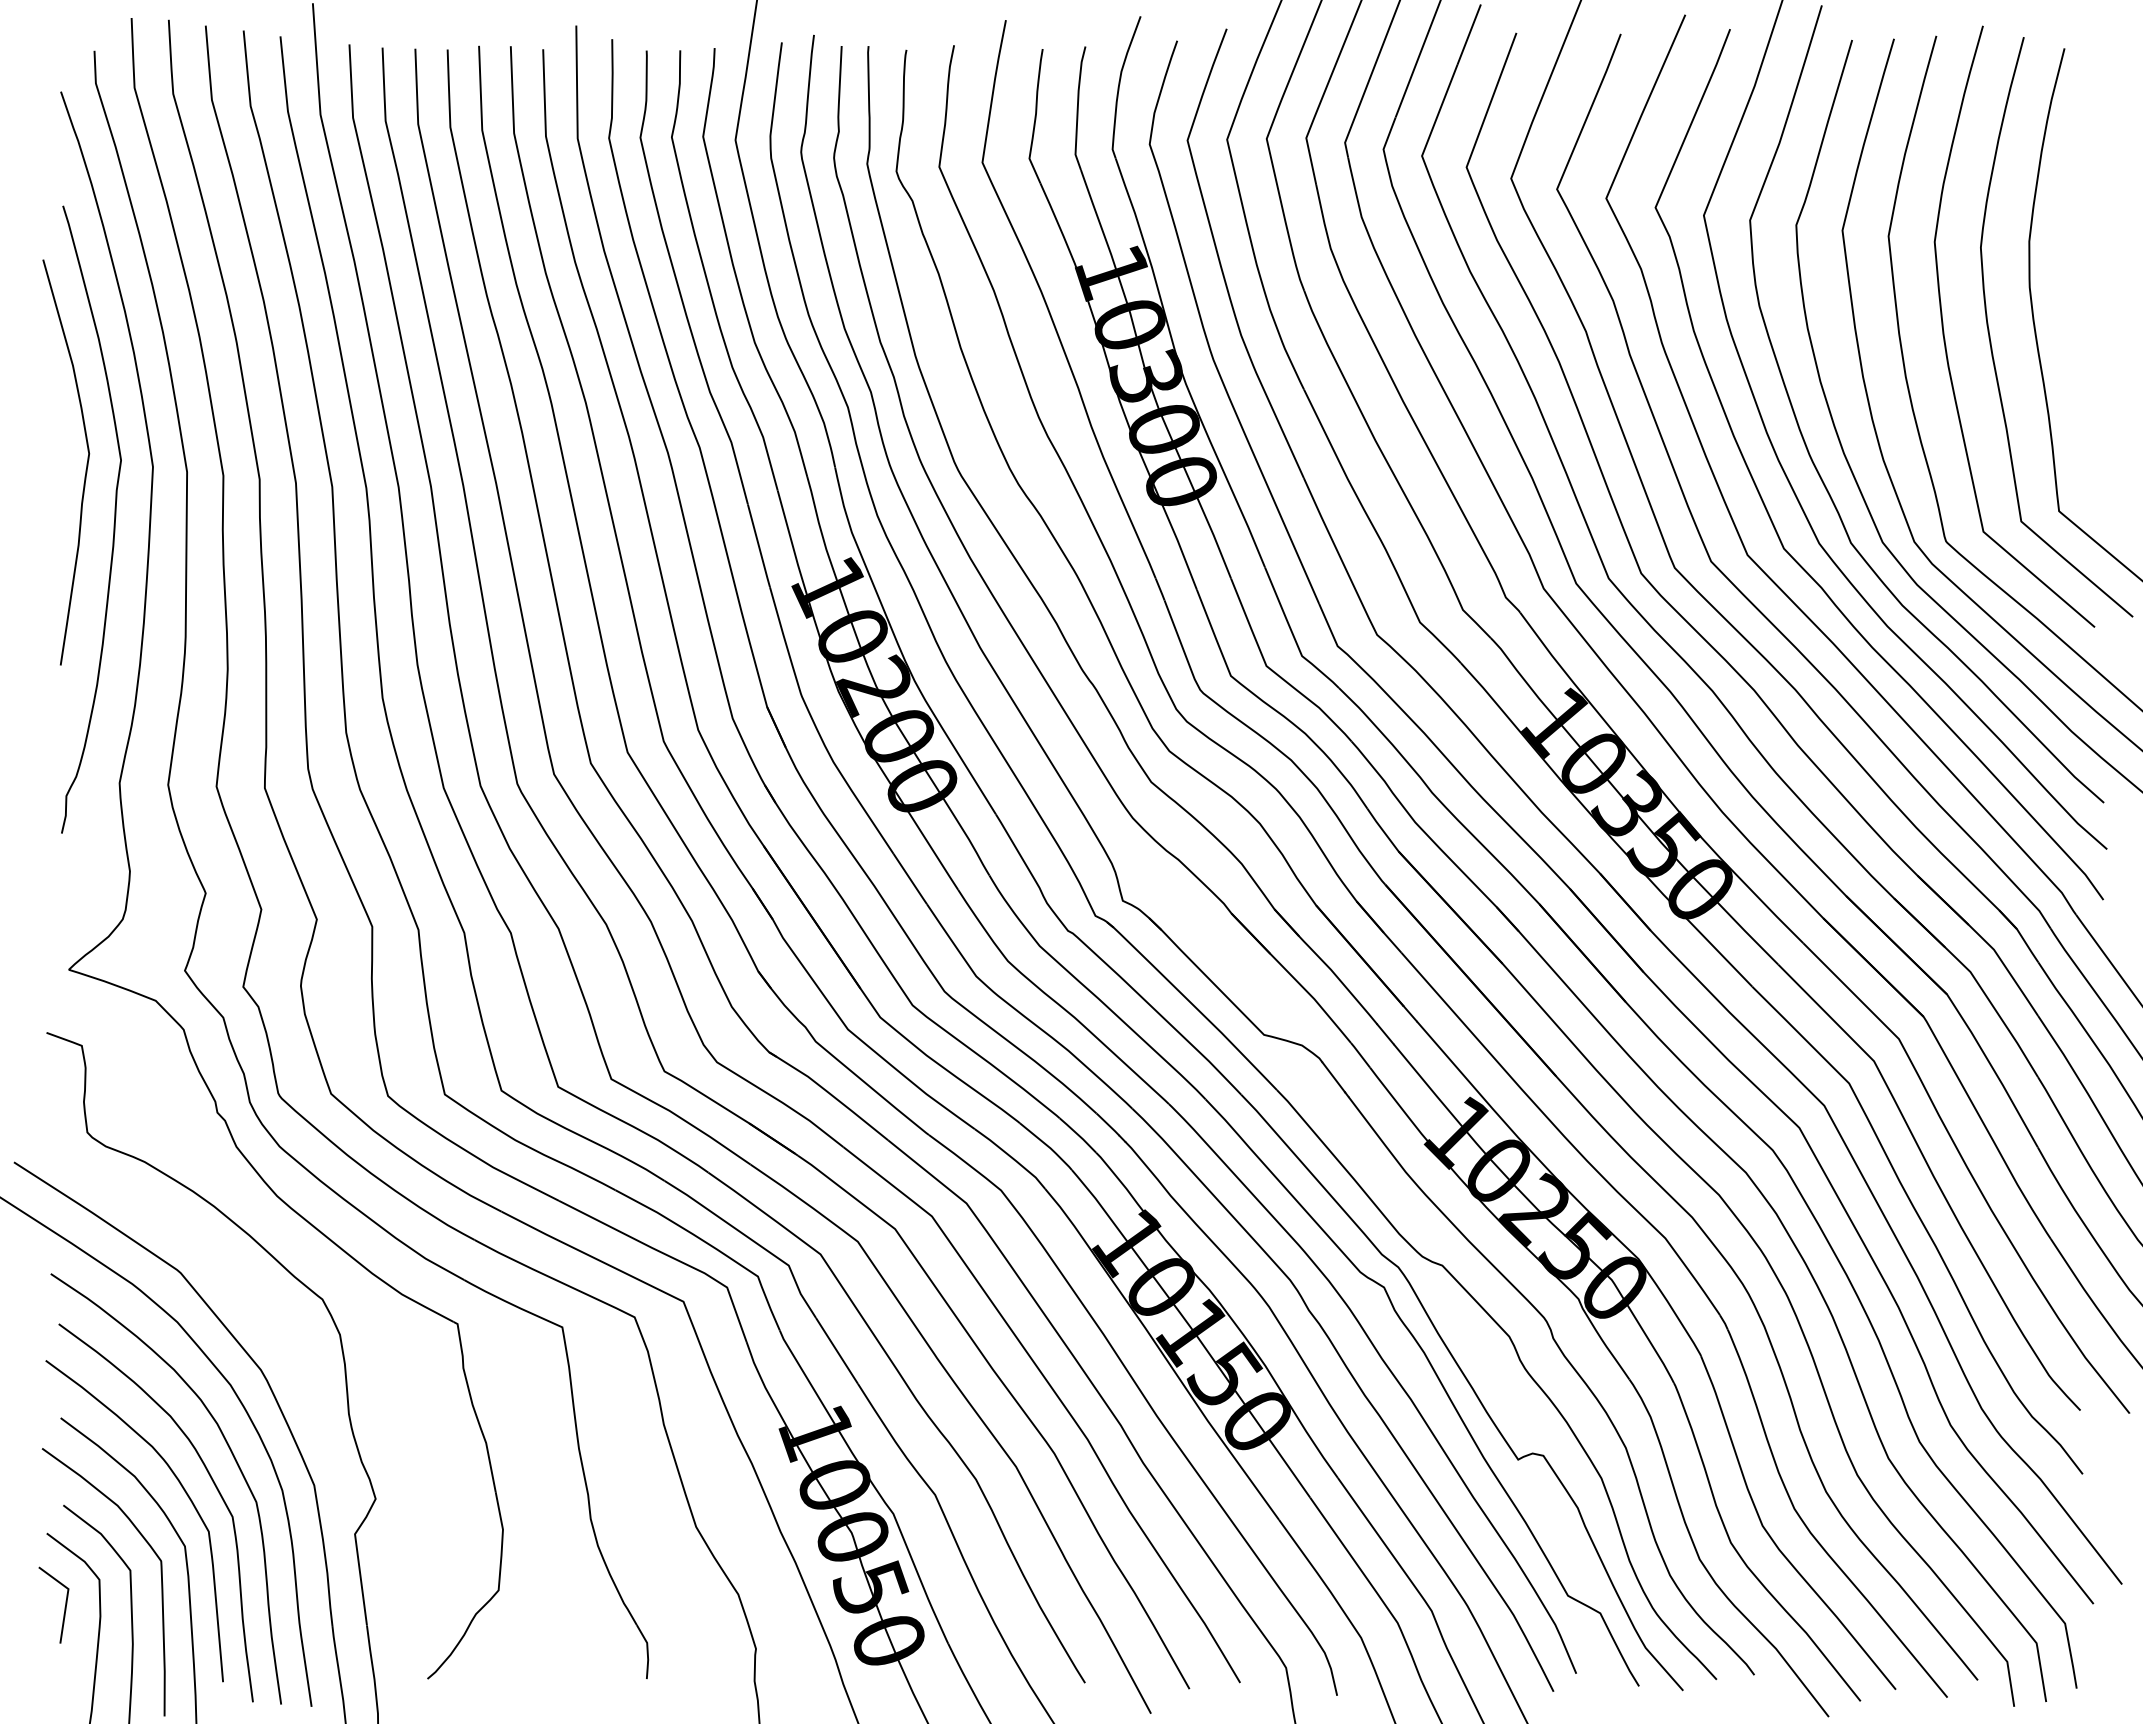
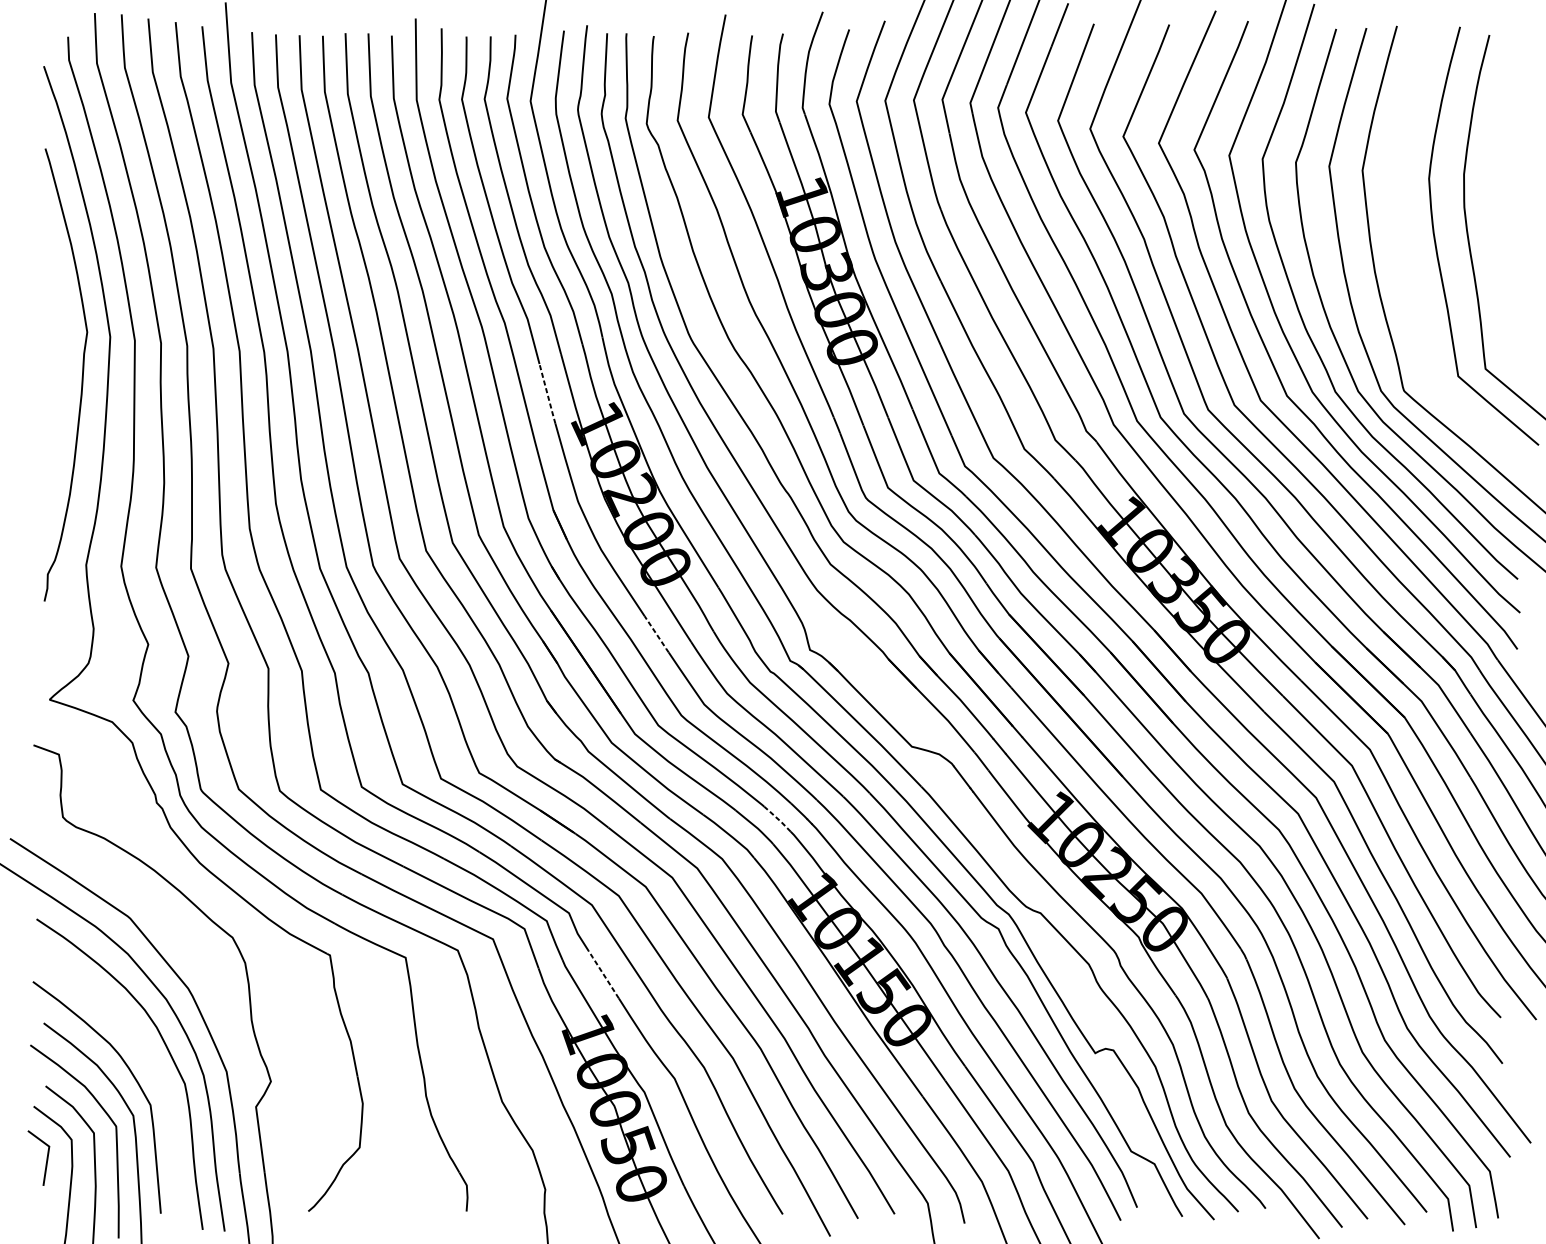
curve: (1945, 338) -> (1403, 244), removed
curve: (86, 463) -> (62, 334), removed
line: (759, 546) -> (547, 394), solid -> dashed
line: (910, 879) -> (656, 634), solid -> dashed
line: (1078, 1134) -> (778, 818), solid -> dashed
line: (836, 1350) -> (603, 974), solid -> dashed
curve: (211, 1480) -> (152, 1068), removed

